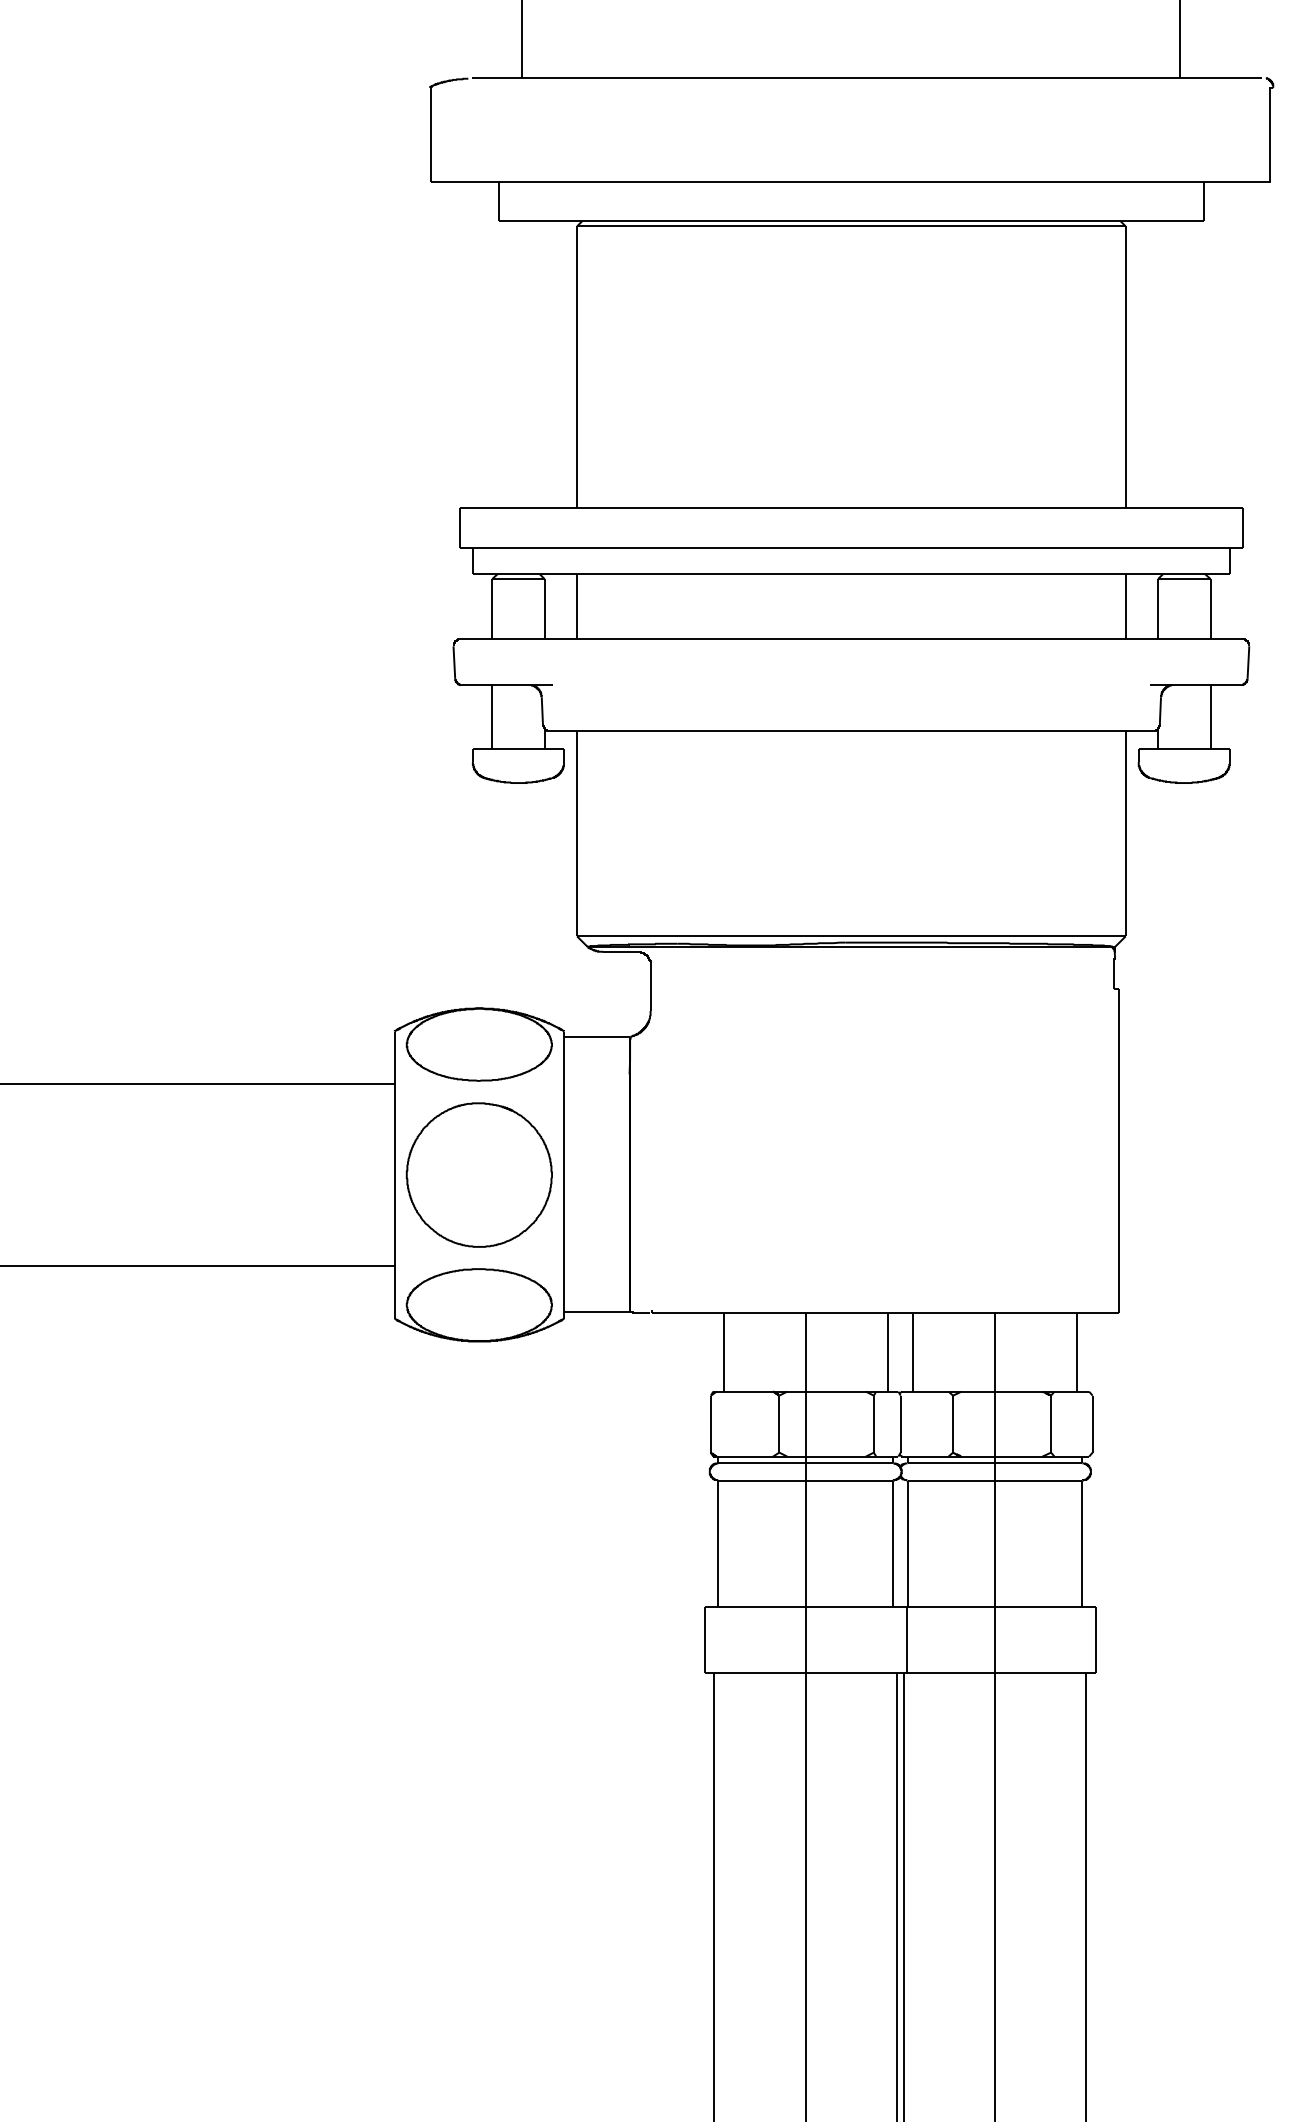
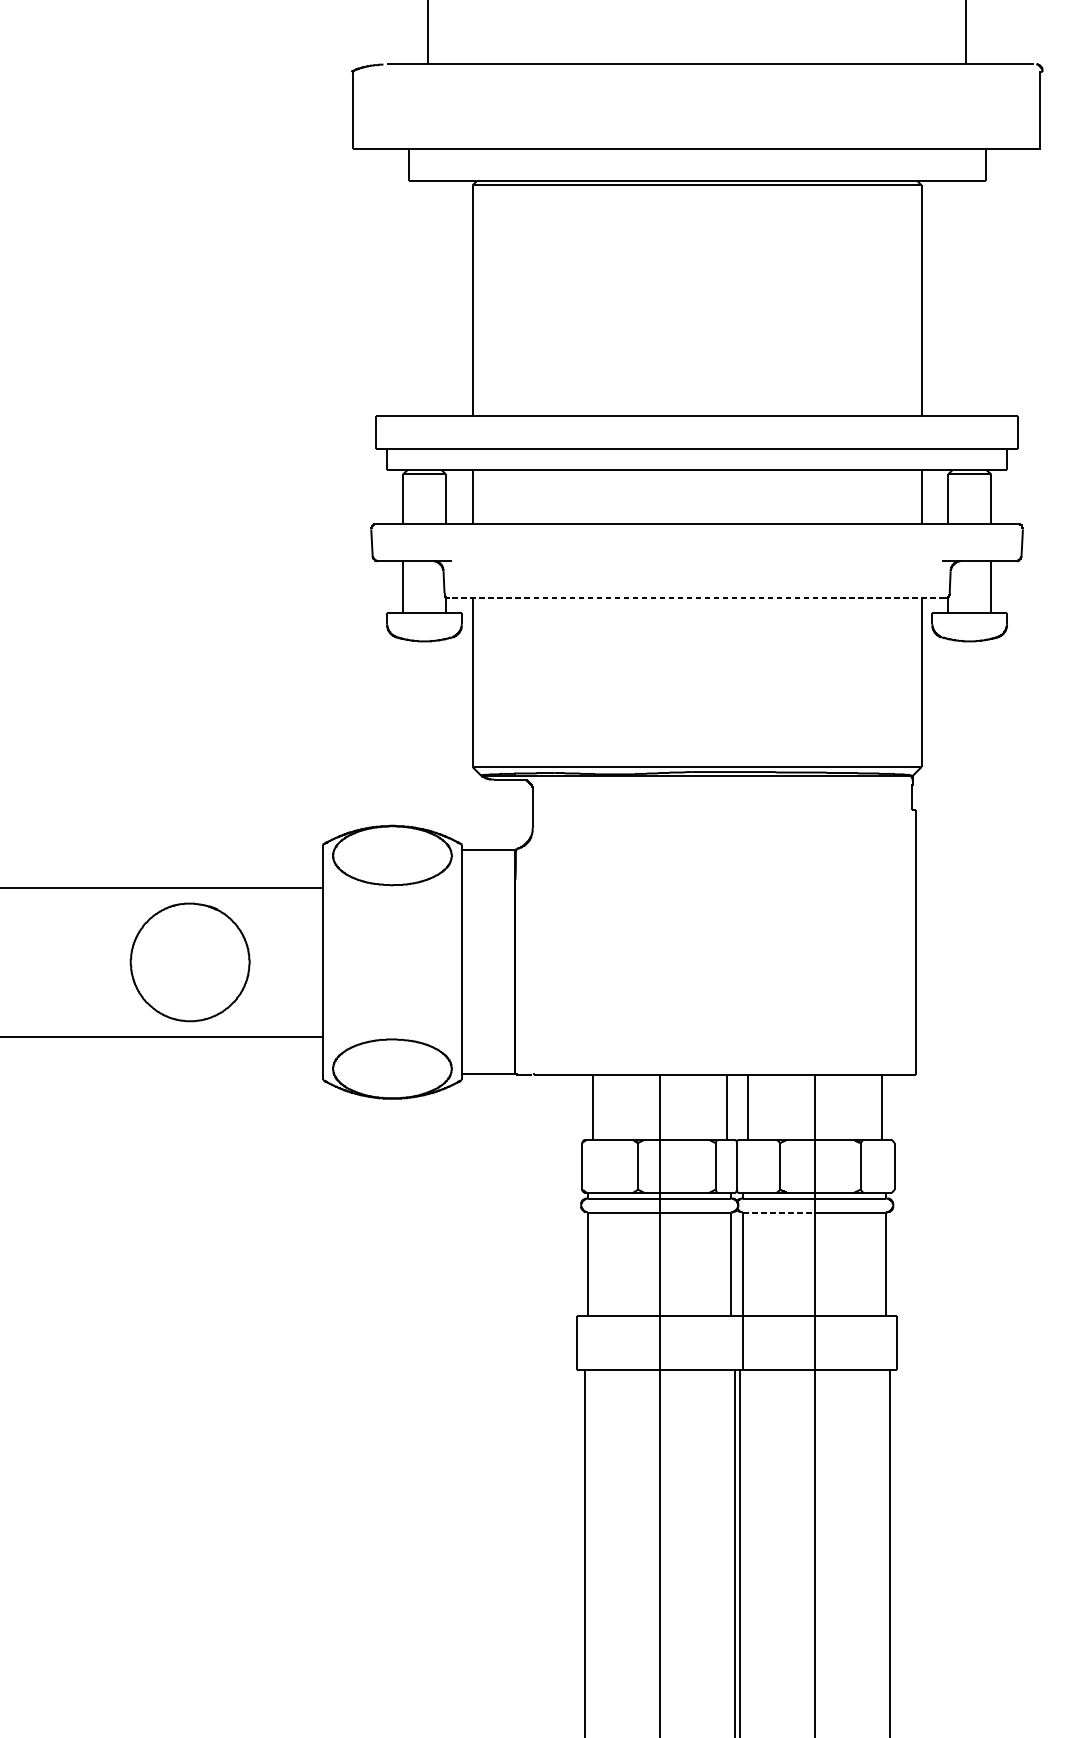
line: (850, 730) -> (696, 598), solid -> dashed
part: (478, 1174) -> (189, 961), moved
line: (955, 1480) -> (782, 1212), solid -> dashed

